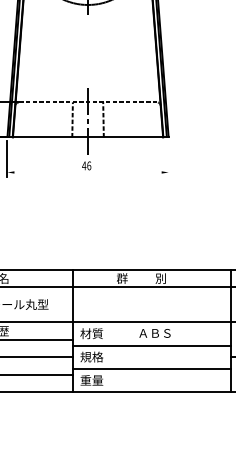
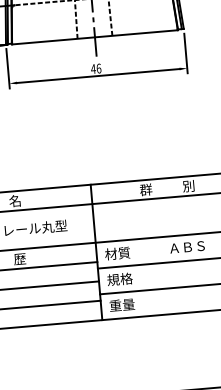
line: (168, 158) -> (185, 52), added
line: (87, 172) -> (97, 76), added

